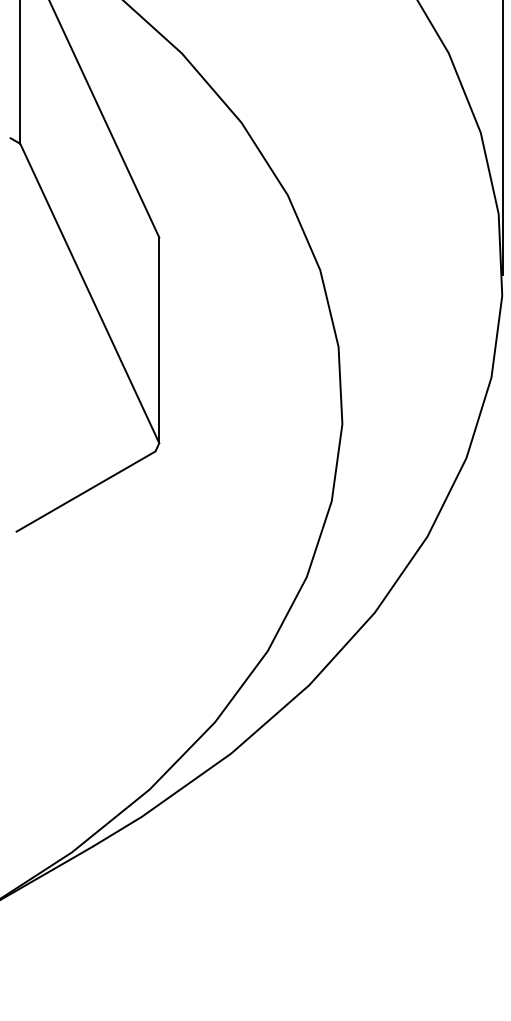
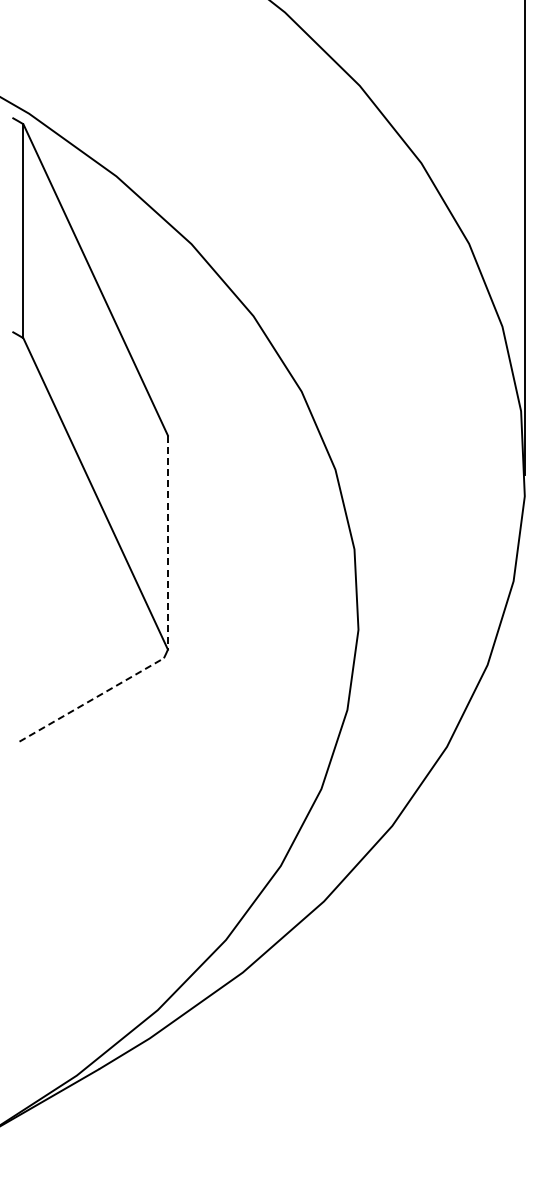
line: (158, 340) -> (167, 542), solid -> dashed
line: (86, 491) -> (92, 699), solid -> dashed

